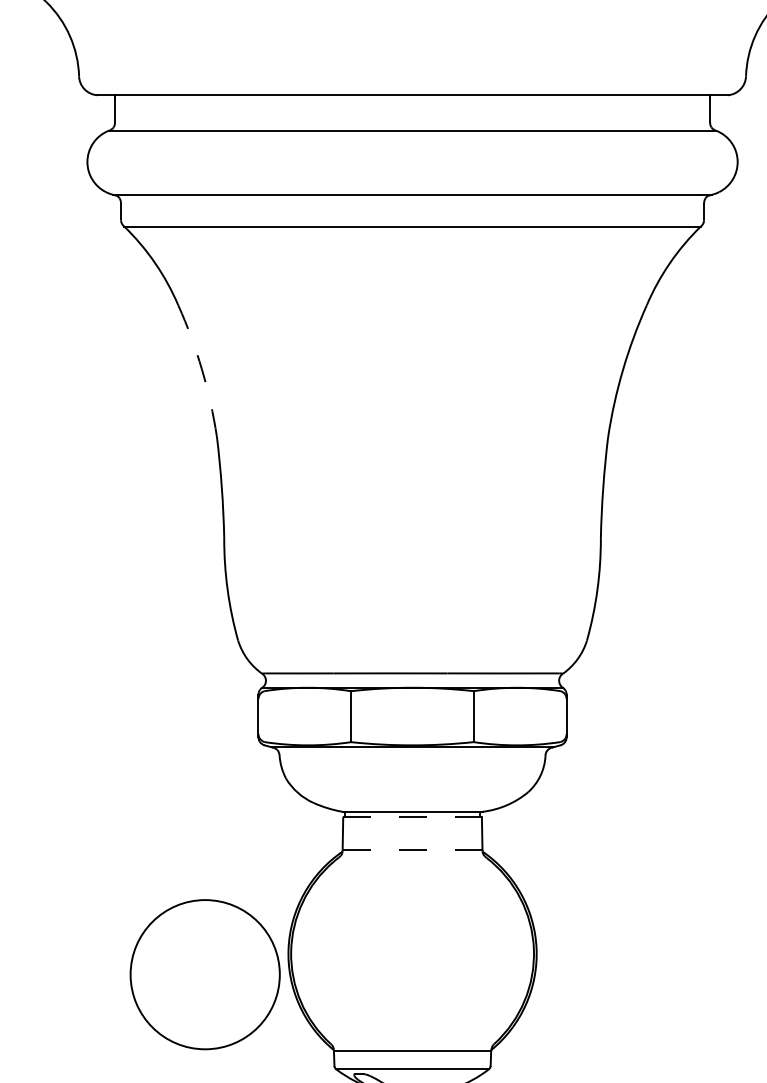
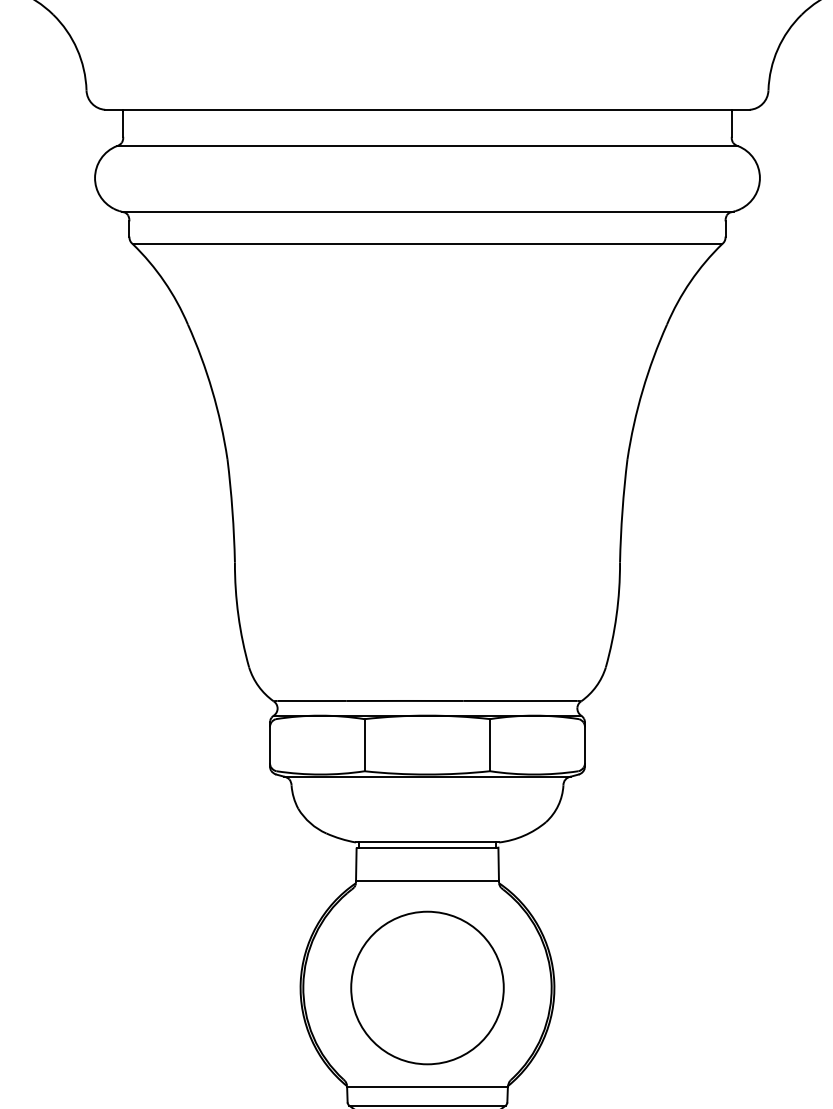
arc: (202, 369) -> (212, 390), dashed -> solid
line: (412, 816) -> (427, 847), dashed -> solid
line: (412, 849) -> (427, 881), dashed -> solid
circle: (205, 974) -> (427, 987), moved

